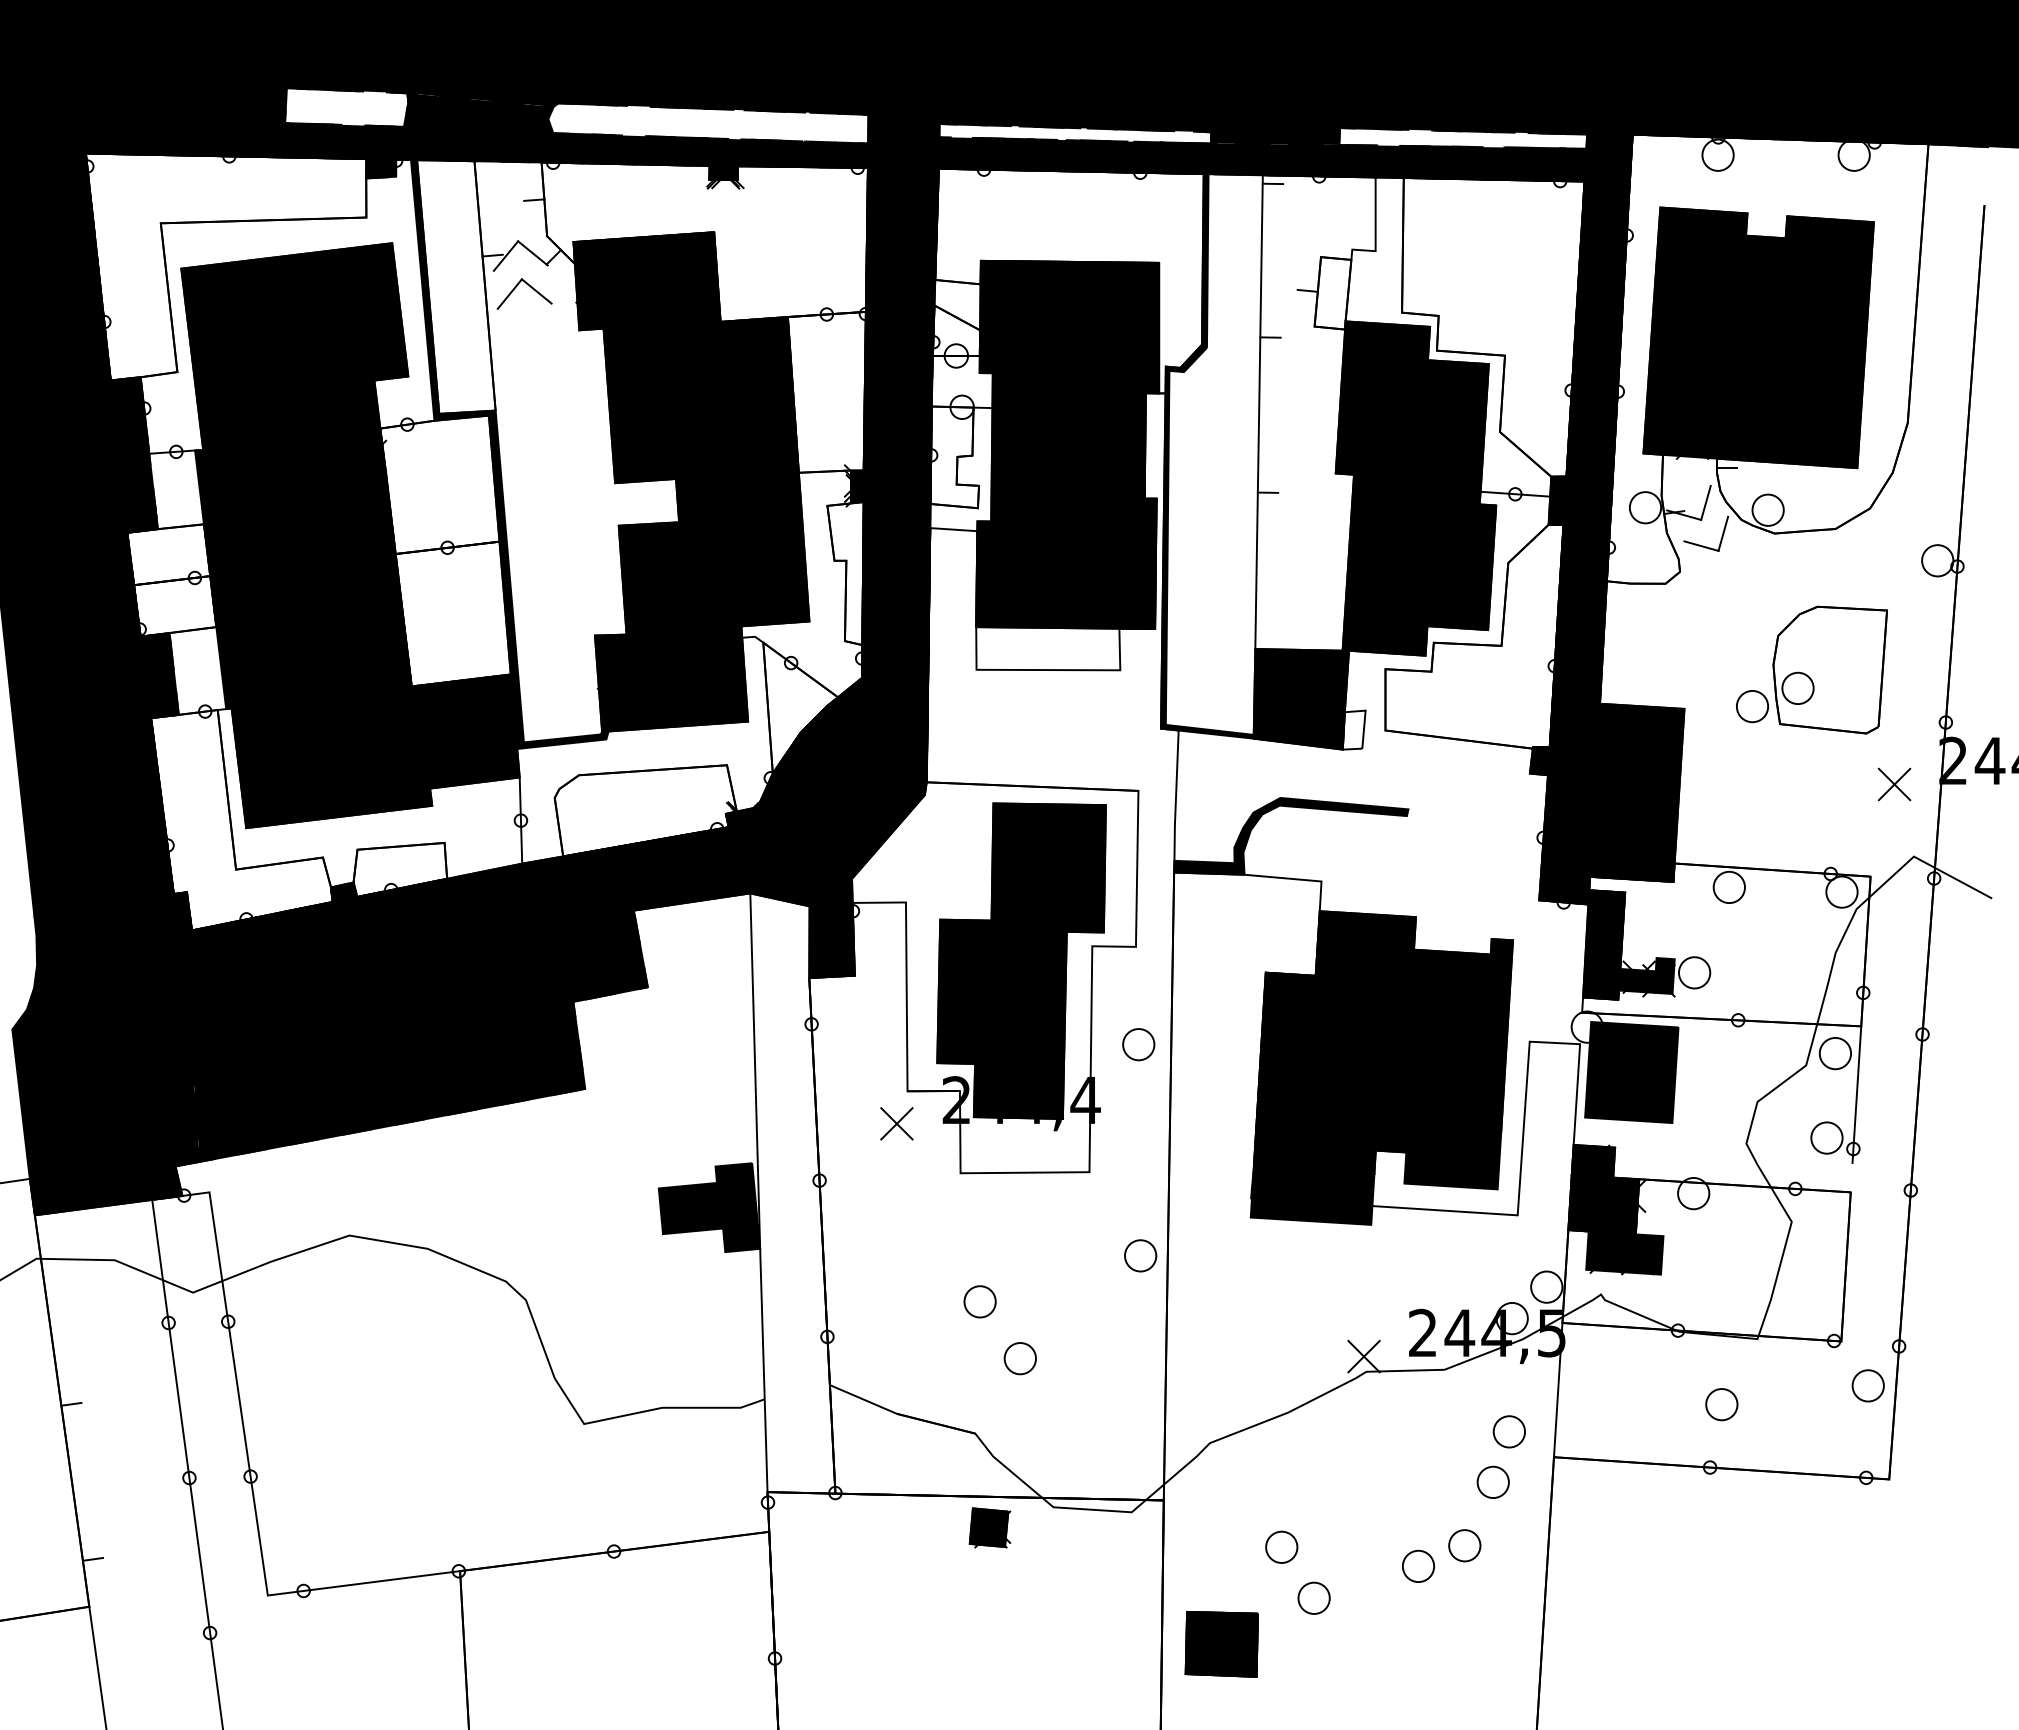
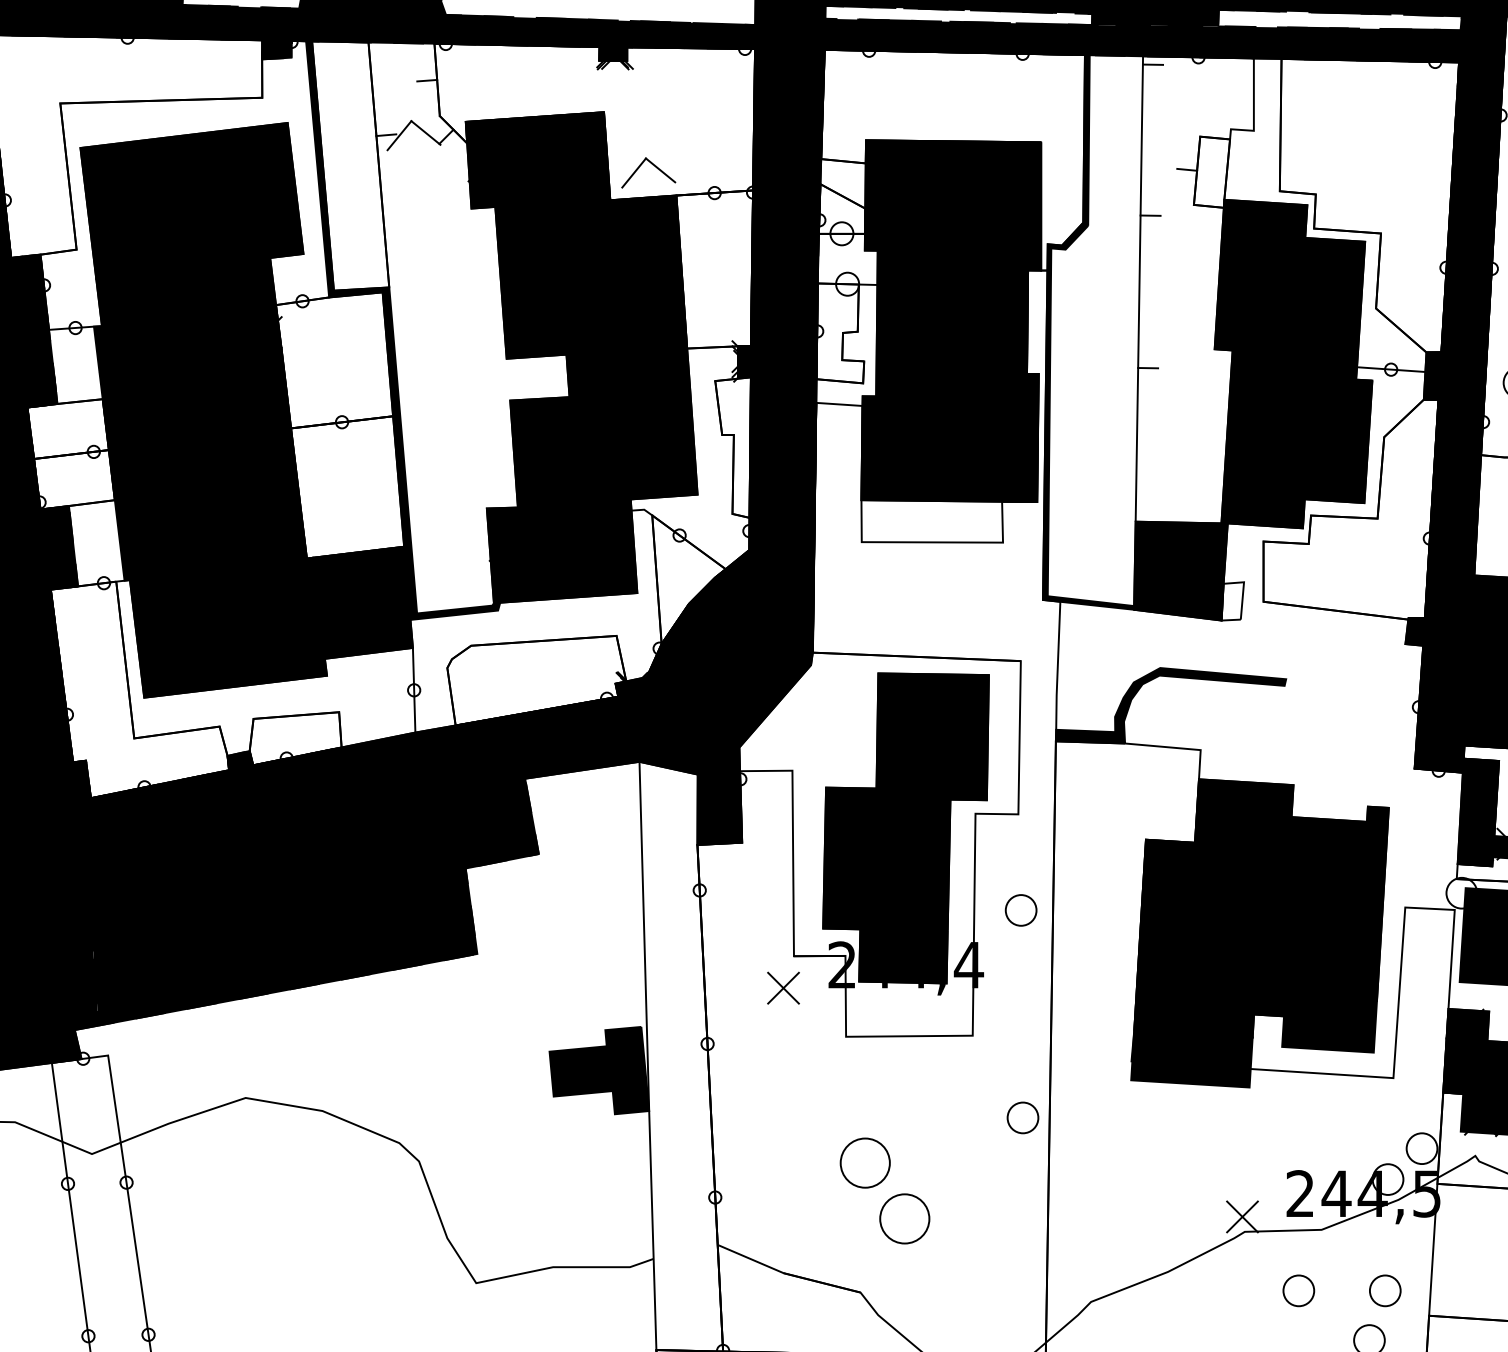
part: (530, 287) -> (654, 166), moved
circle: (979, 1301) -> (864, 1162), size x1.6
circle: (1019, 1358) -> (903, 1218), size x1.6
circle: (1420, 1431) -> (1297, 1290), added

